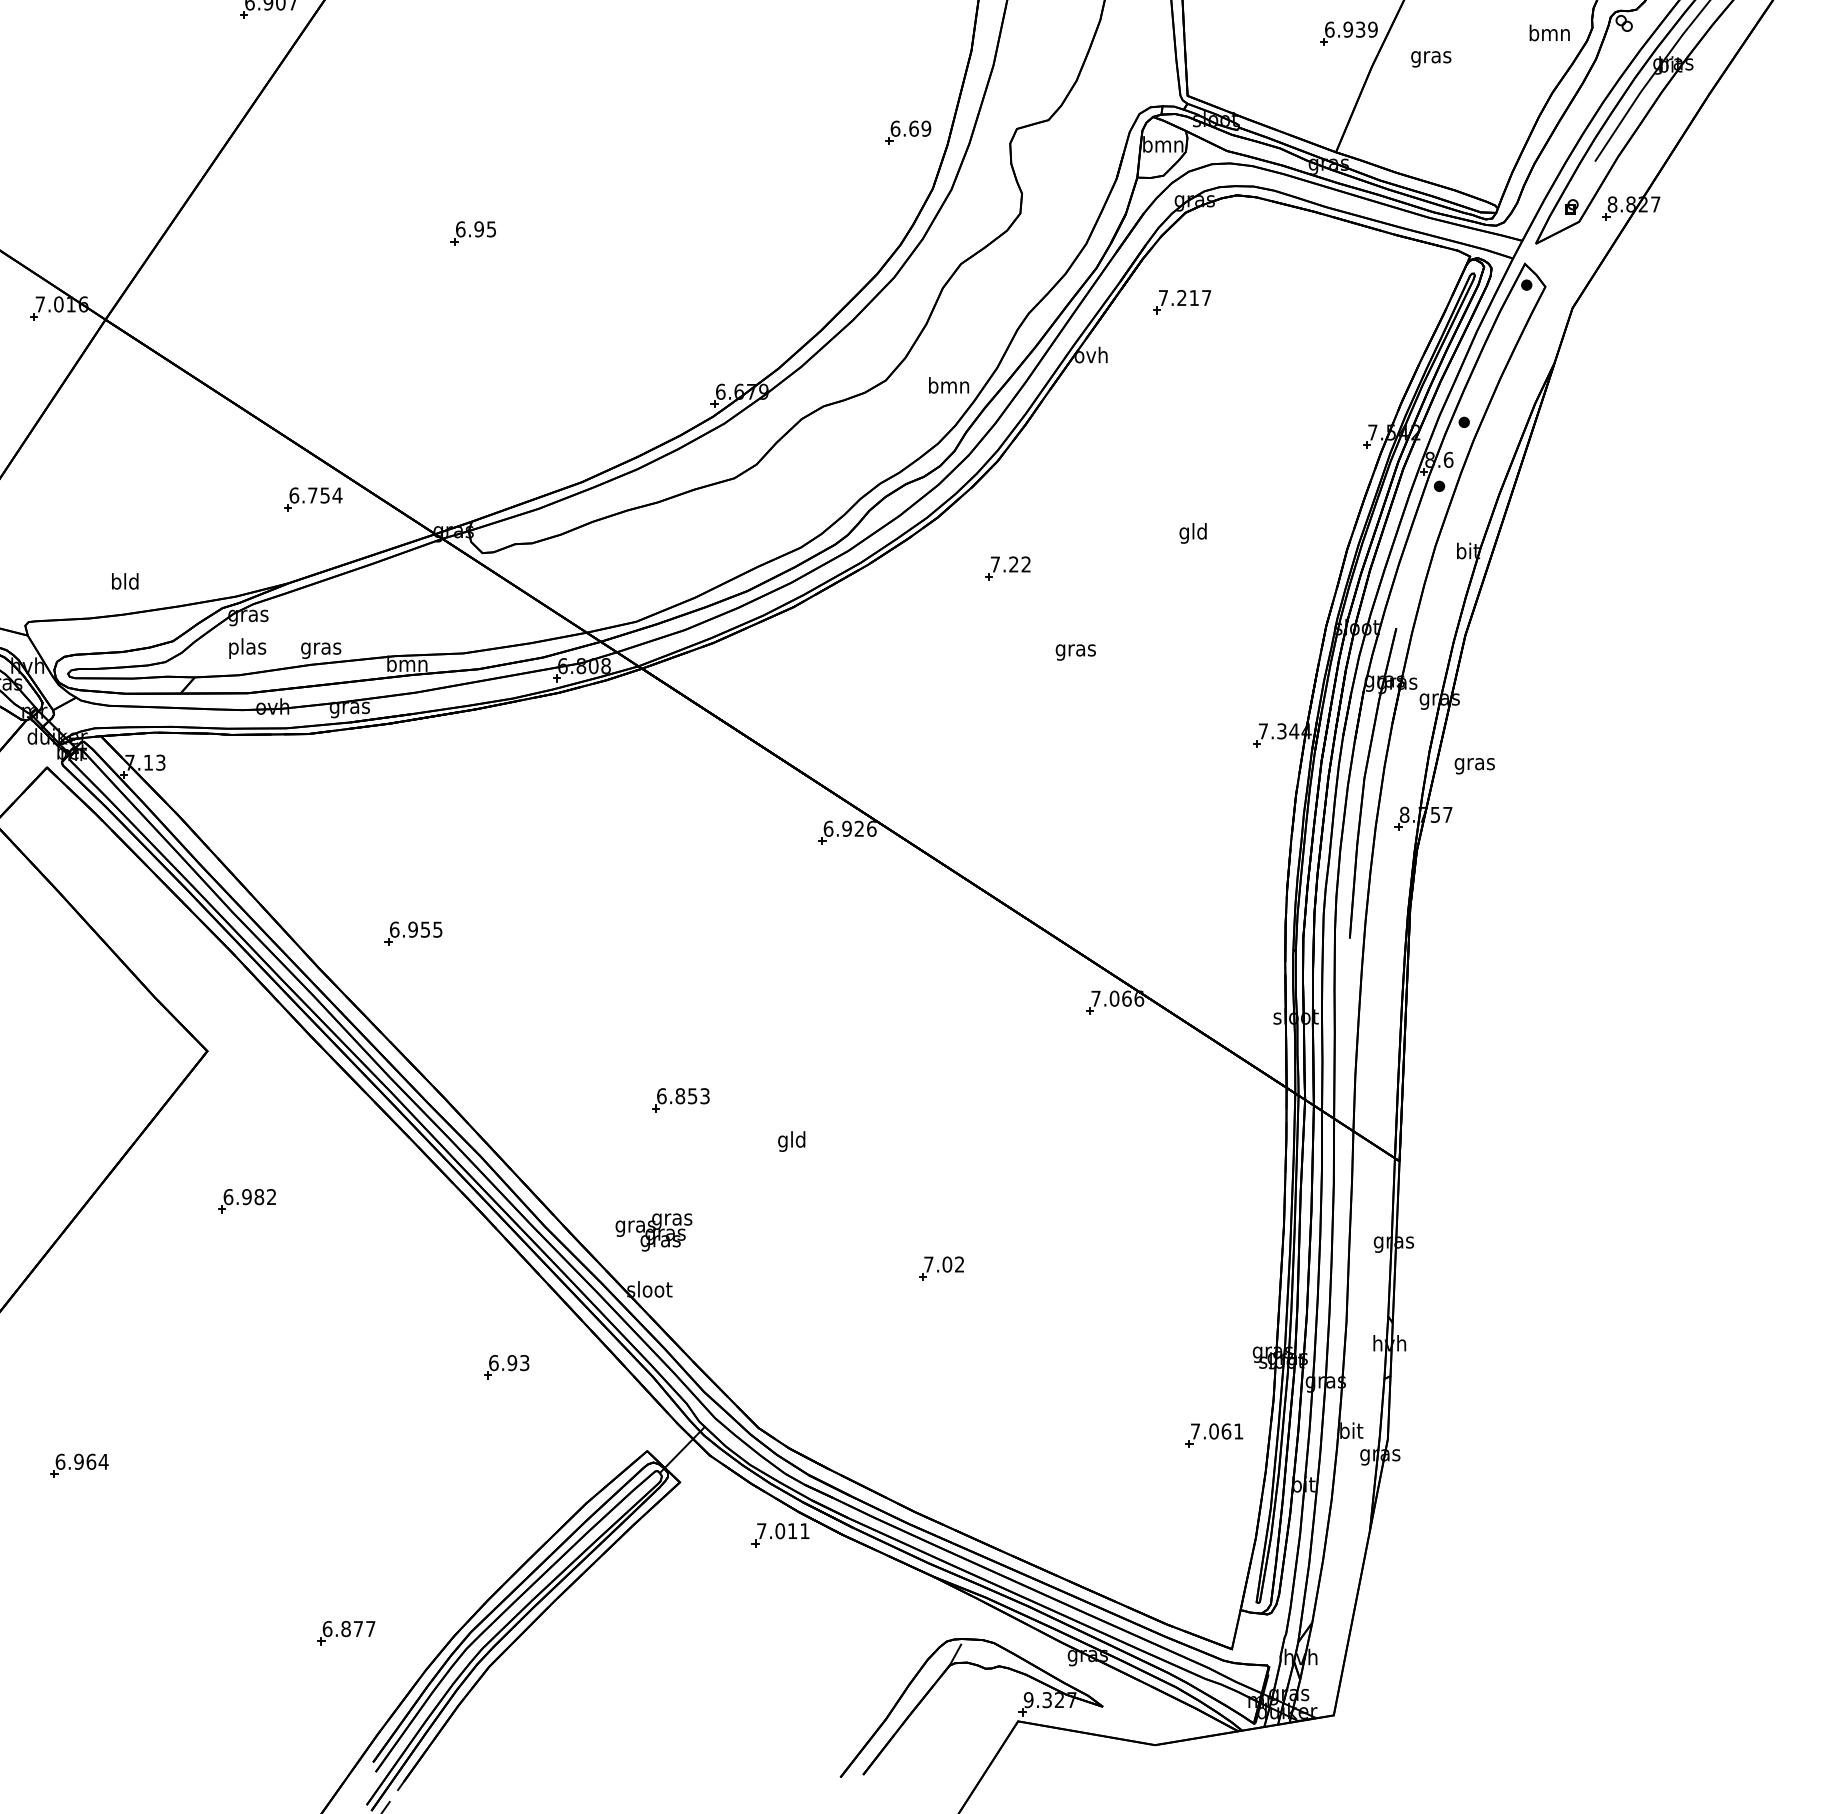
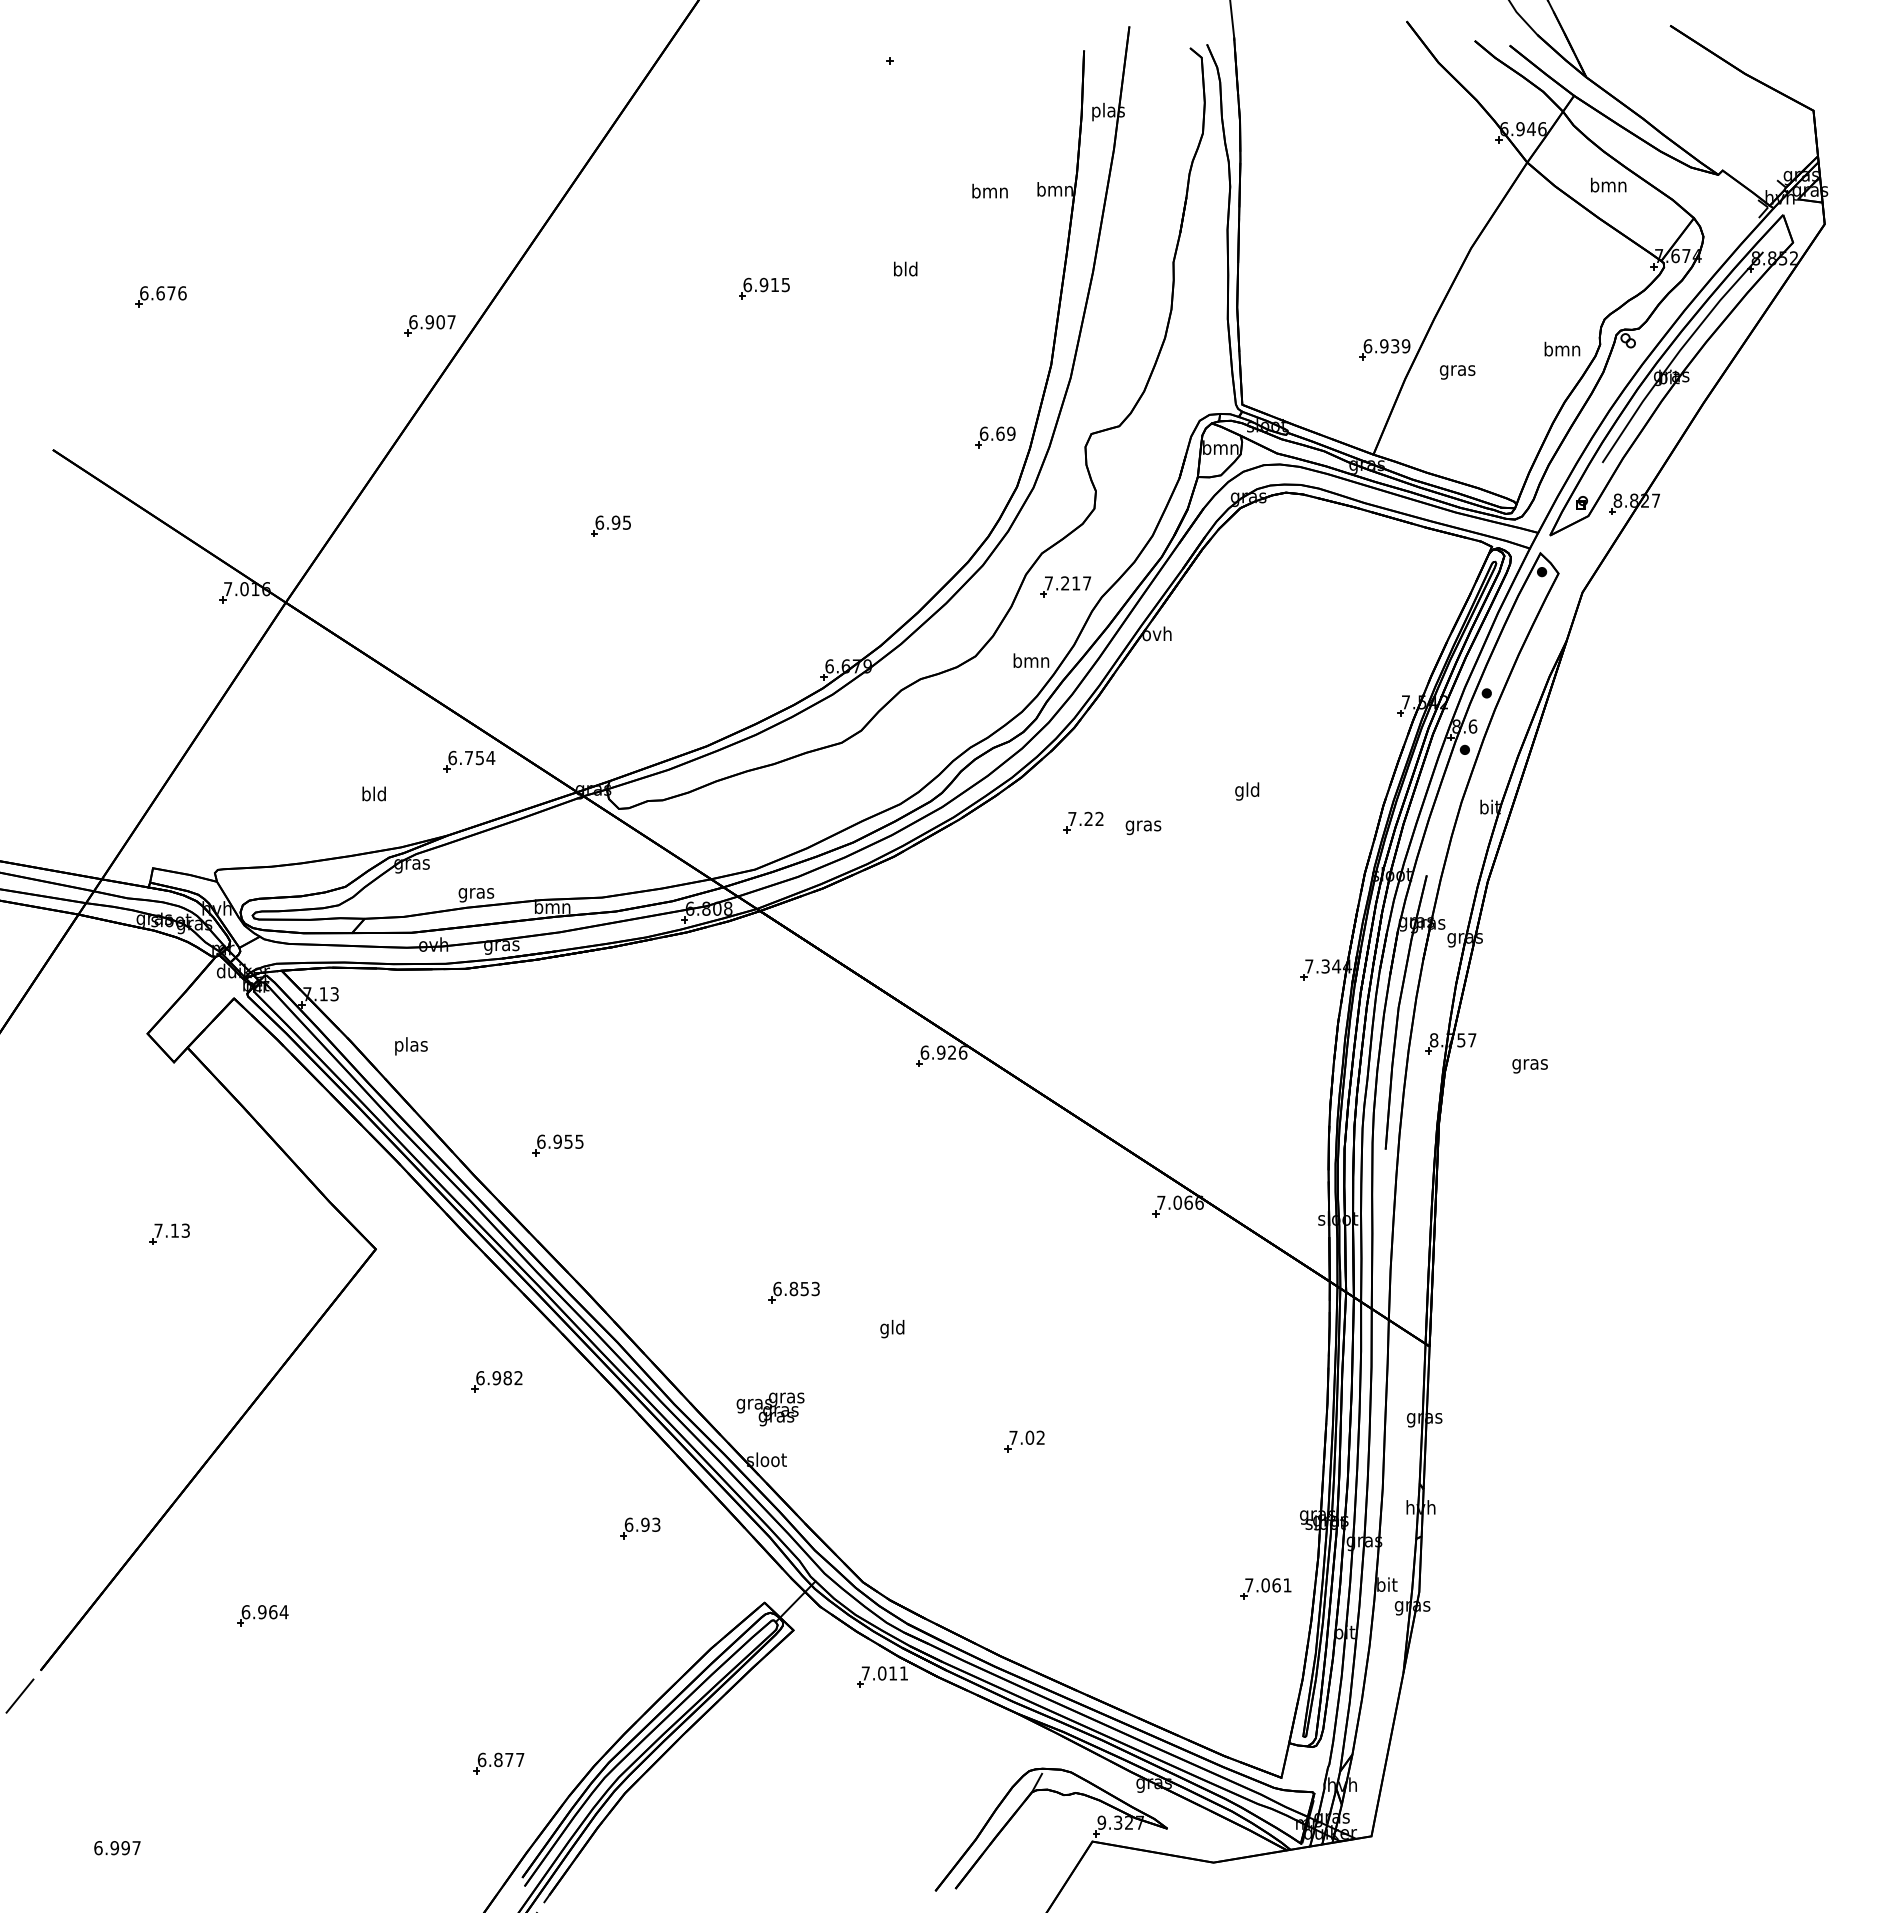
part: (1182, 301) -> (1065, 586), moved
text: (124, 580) -> (373, 793), moved
text: (247, 648) -> (411, 1046), moved
text: (1075, 652) -> (1143, 827), moved
text: (1474, 766) -> (1529, 1066), moved
part: (246, 1200) -> (496, 1381), moved

